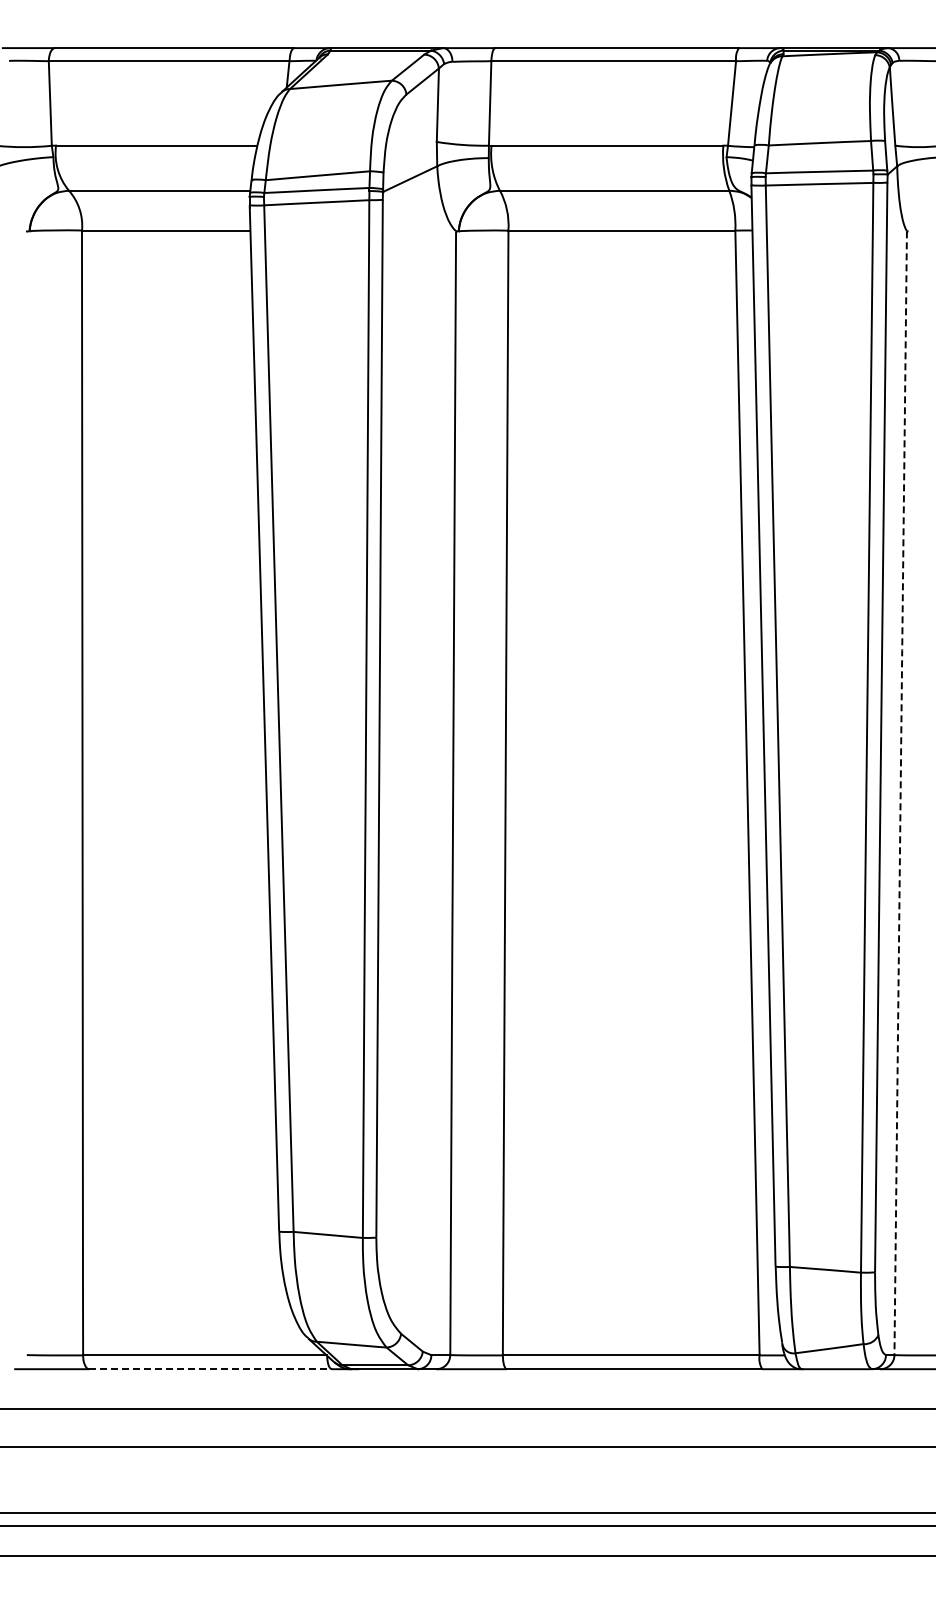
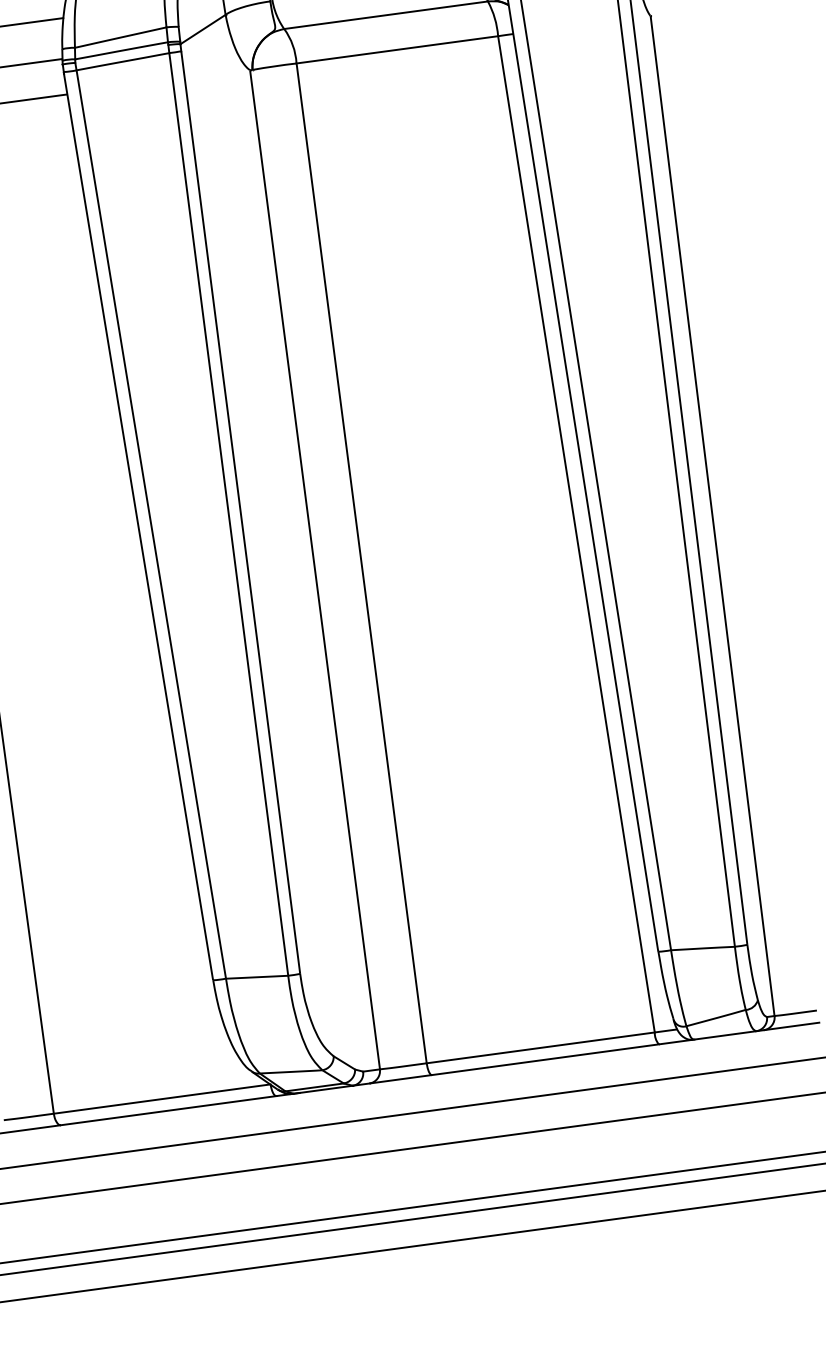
line: (900, 792) -> (712, 515), dashed -> solid
line: (211, 1369) -> (169, 1110), dashed -> solid

